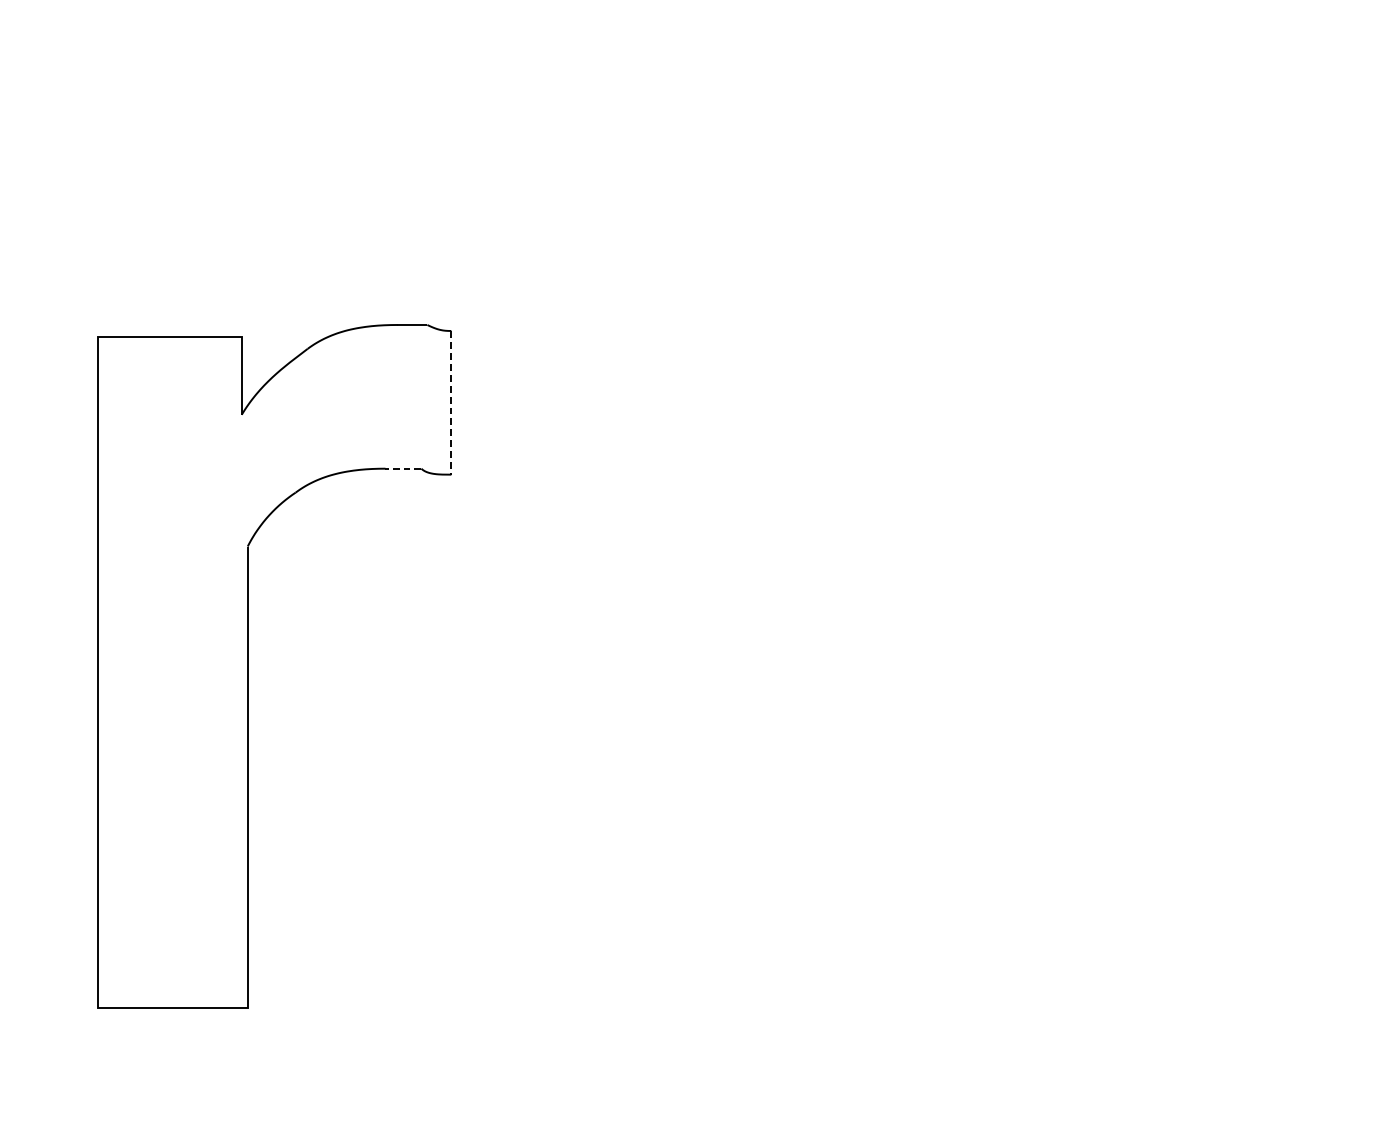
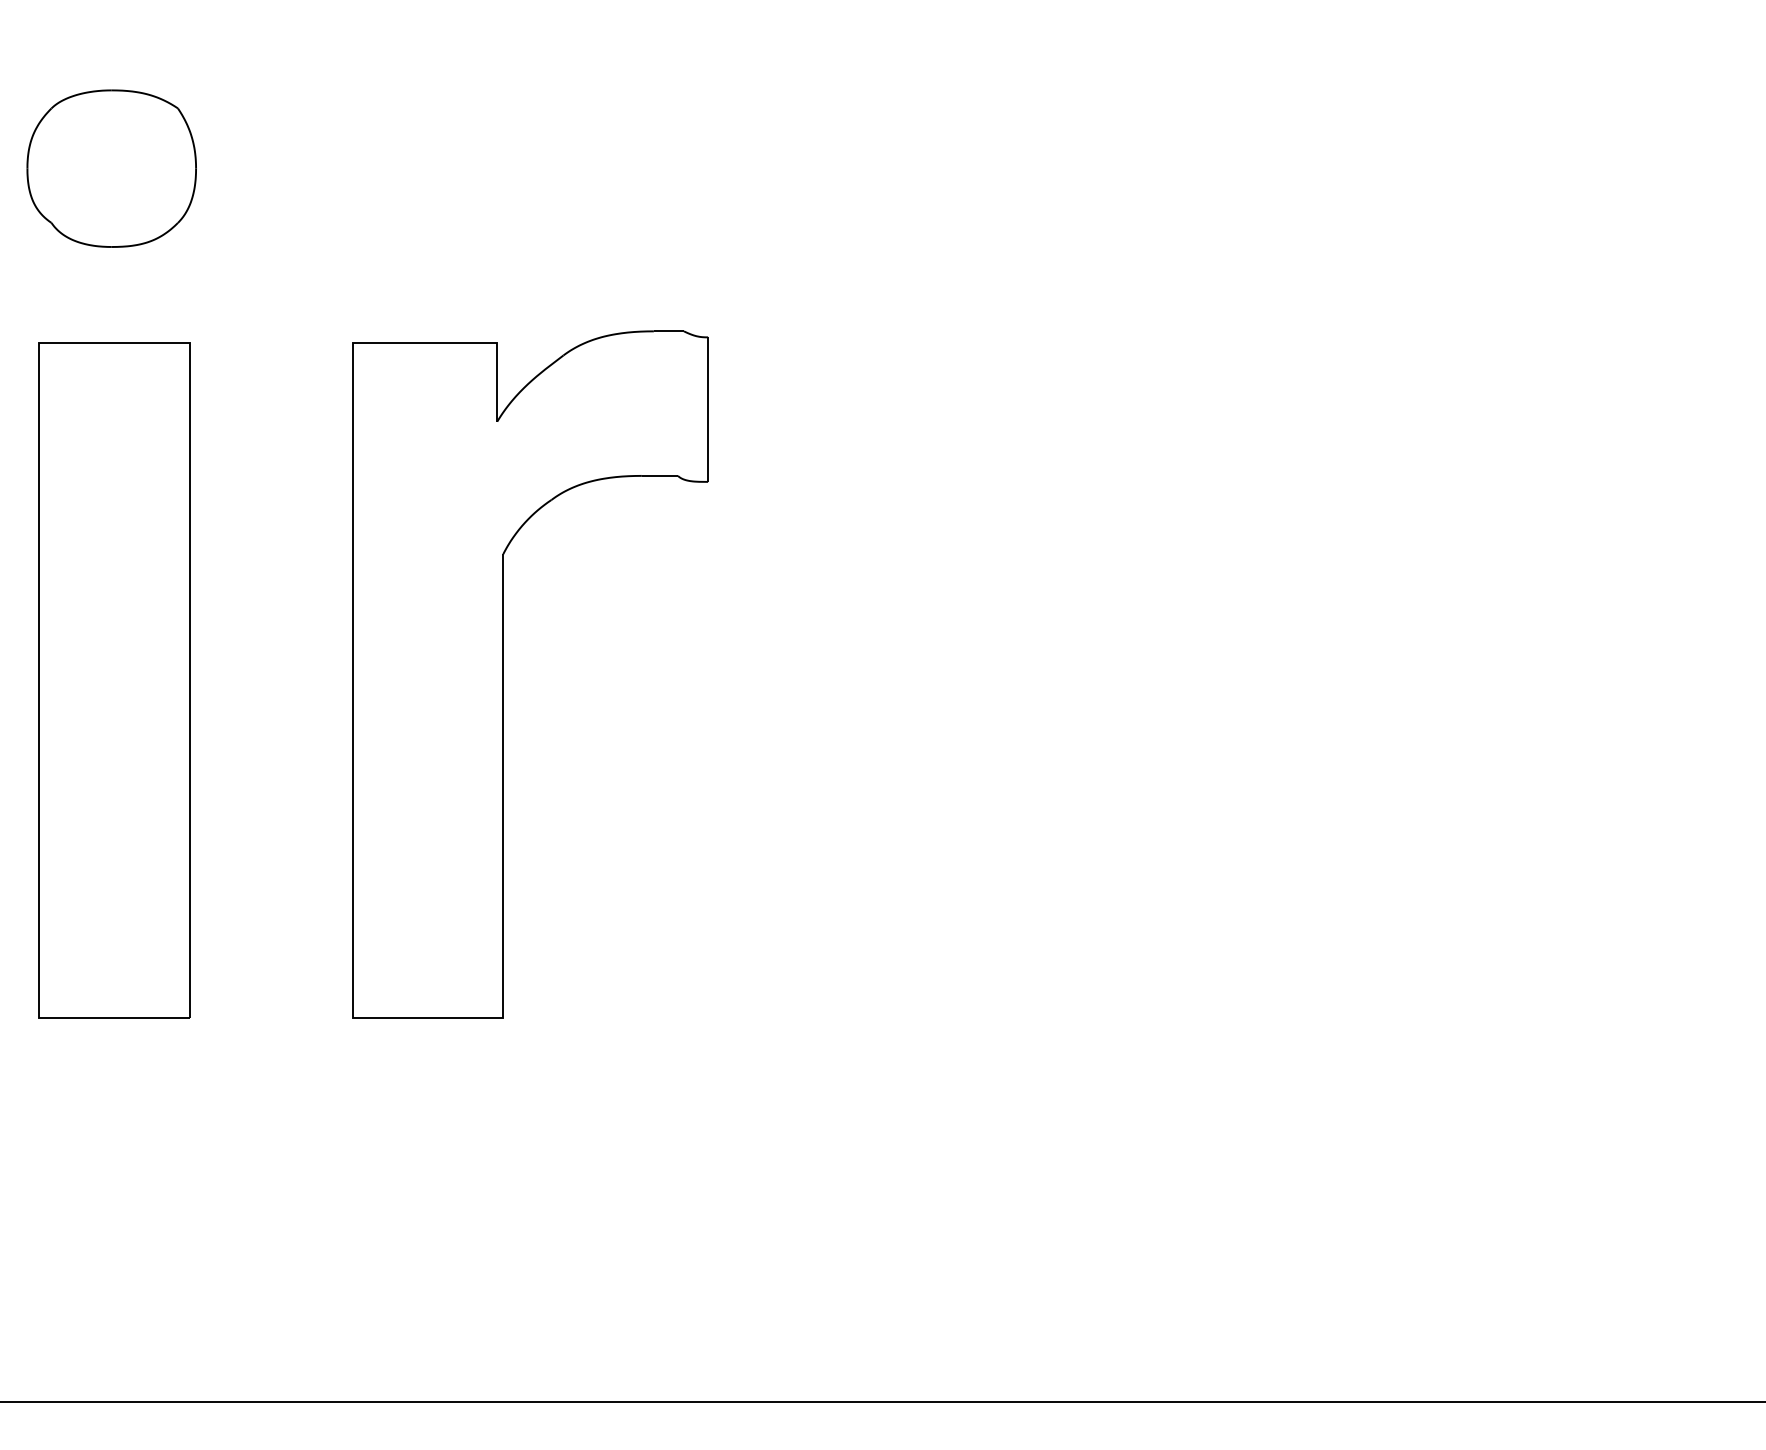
line: (451, 403) -> (708, 410), dashed -> solid
line: (403, 468) -> (659, 475), dashed -> solid

